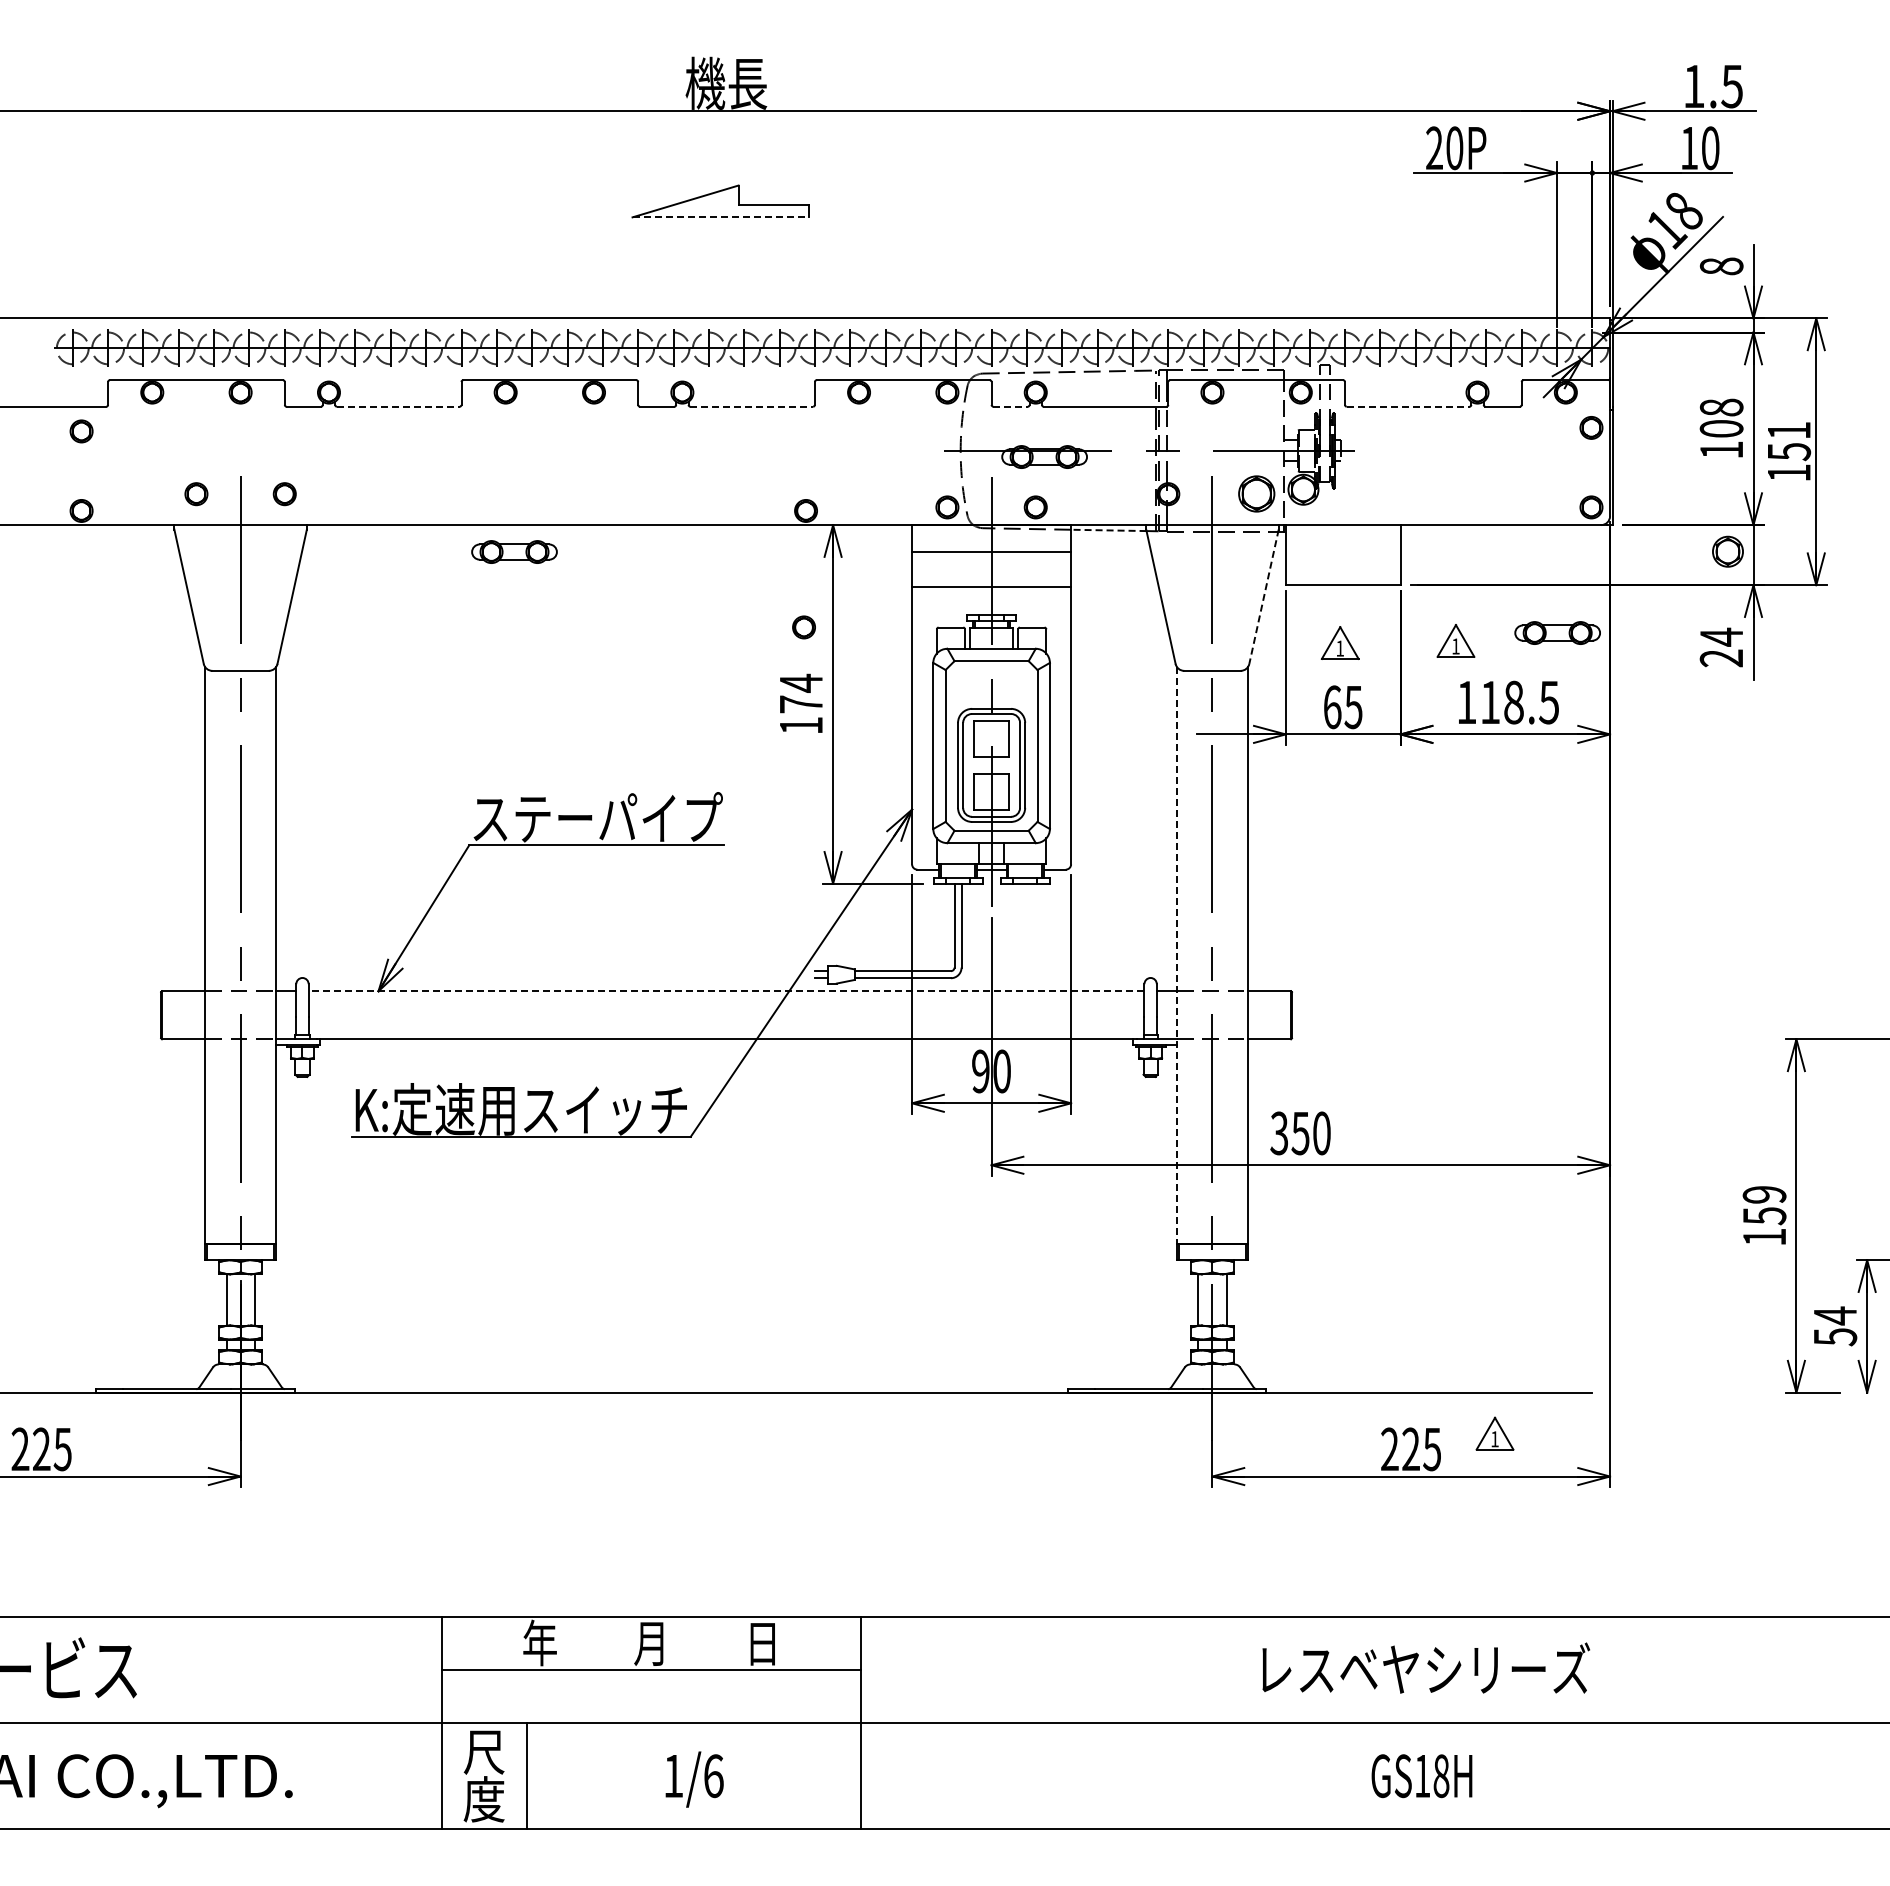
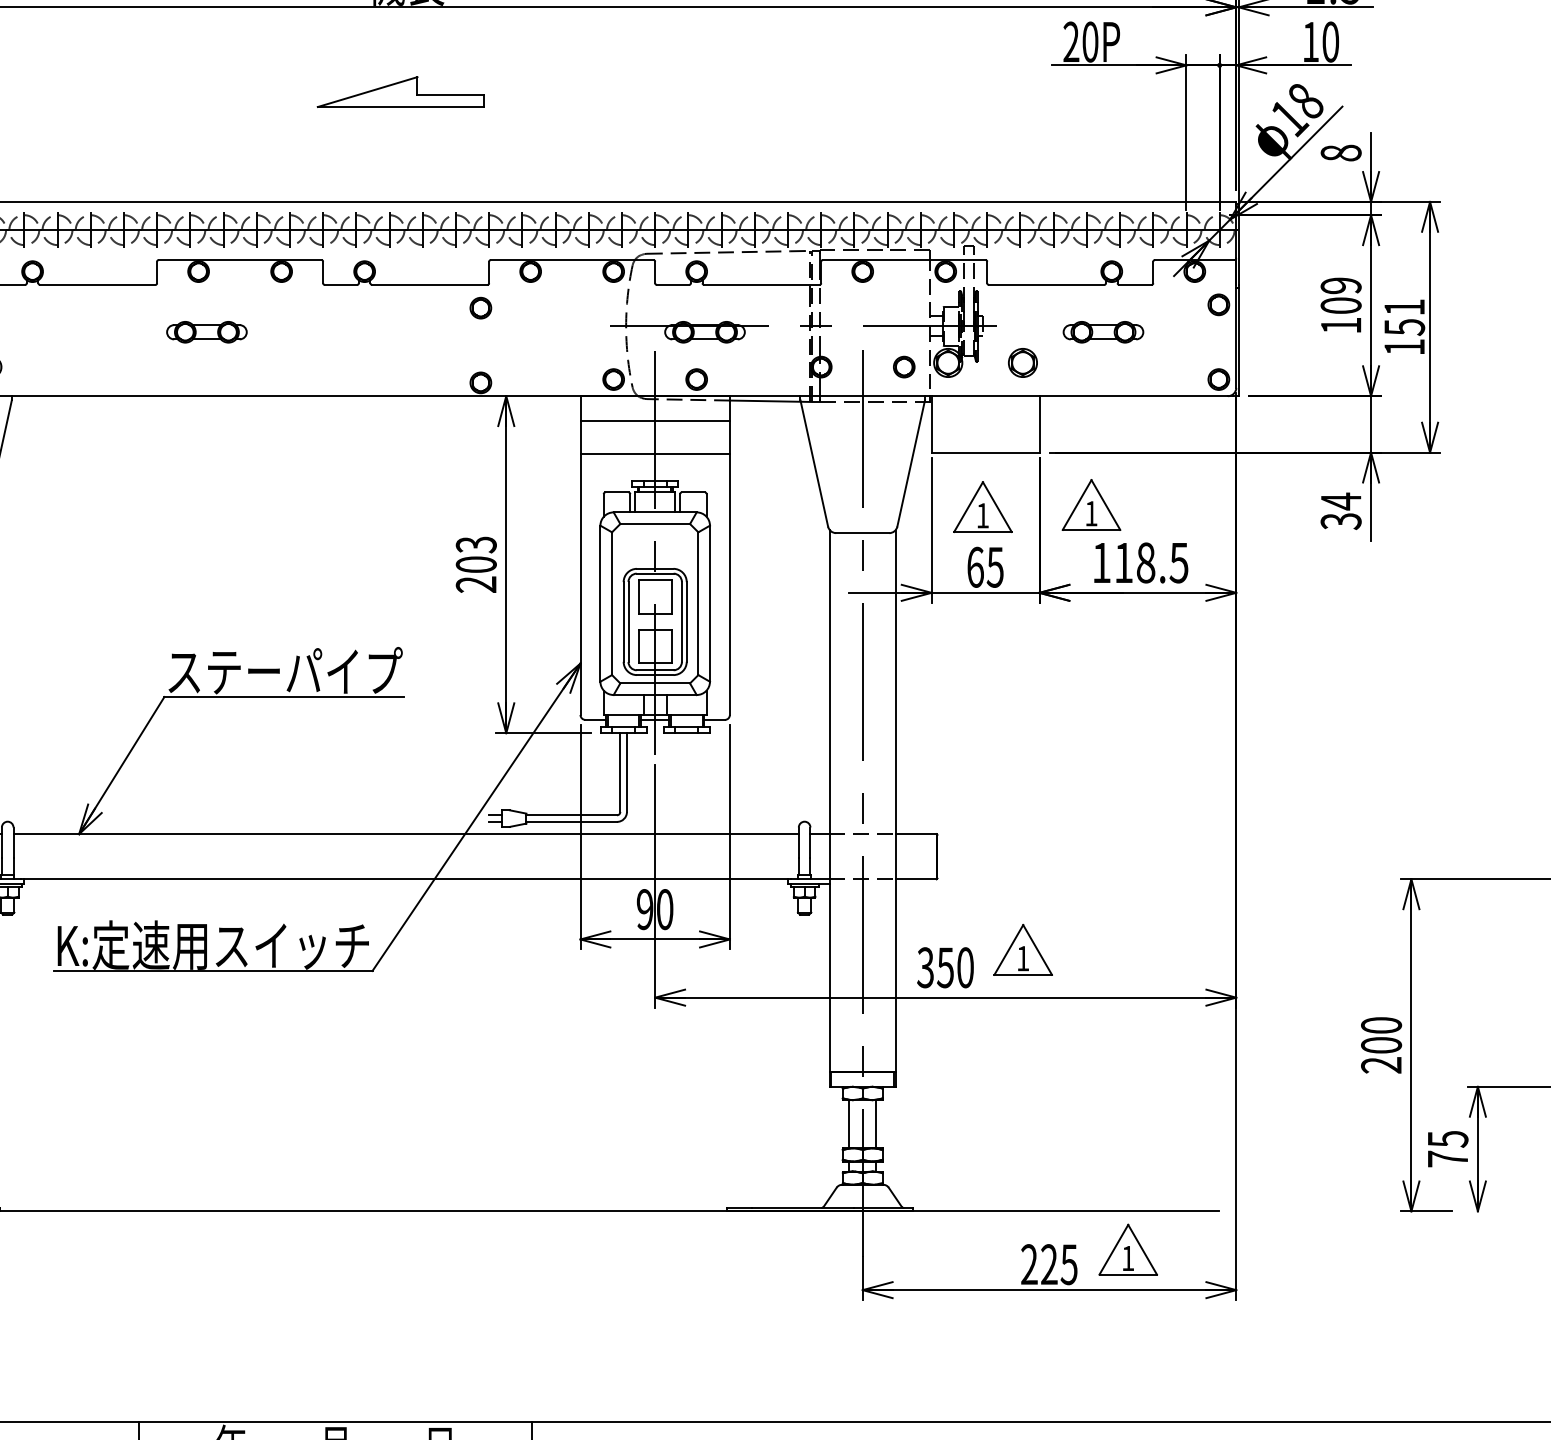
line: (721, 217) -> (401, 107), dashed -> solid
line: (398, 406) -> (97, 284), dashed -> solid
line: (752, 406) -> (430, 284), dashed -> solid
line: (1011, 406) -> (673, 284), dashed -> solid
line: (1408, 406) -> (1046, 284), dashed -> solid
text: (1721, 407) -> (1341, 285), 108 -> 109
part: (1256, 494) -> (904, 367), size x0.62
line: (1108, 530) -> (765, 401), dashed -> solid
part: (514, 551) -> (206, 331), moved
part: (1727, 551) -> (1022, 362), moved
line: (1264, 596) -> (911, 463), dashed -> solid
part: (803, 627) -> (480, 308), moved
part: (1557, 632) -> (1103, 331), moved
part: (1455, 640) -> (1091, 504), size x1.67
part: (1339, 642) -> (982, 506), size x1.67
text: (1721, 658) -> (1341, 521), 24 -> 34
text: (801, 703) -> (476, 563), 174 -> 203
line: (1177, 956) -> (829, 801), dashed -> solid
line: (726, 991) -> (406, 834), dashed -> solid
part: (1382, 1113) -> (1022, 949), added
text: (1764, 1216) -> (1381, 1045), 159 -> 200
text: (1835, 1326) -> (1448, 1149), 54 -> 75
part: (1494, 1433) -> (1127, 1249), size x1.67

